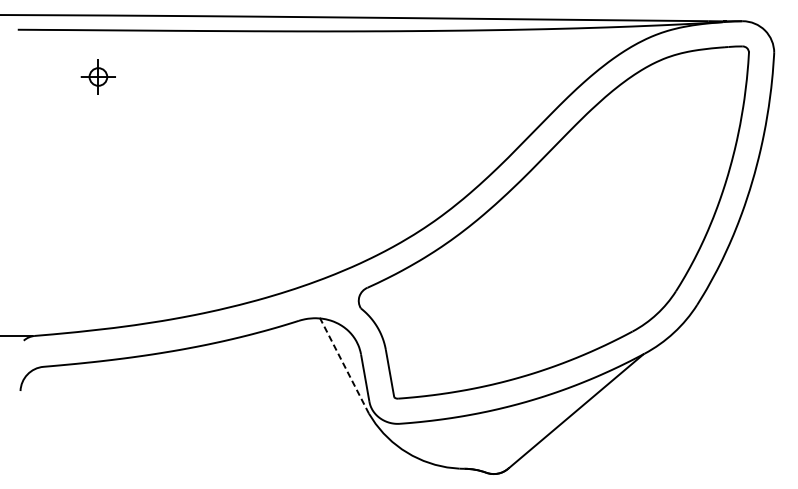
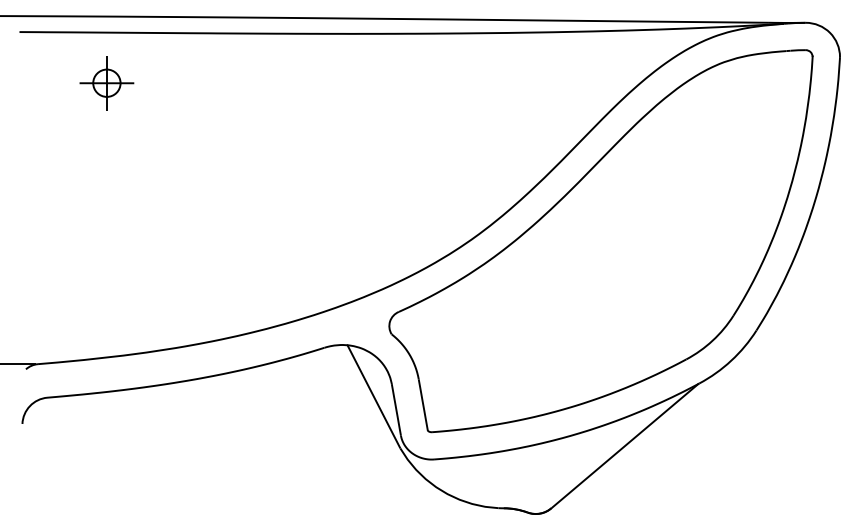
part: (97, 77) -> (106, 83), size x1.43
line: (344, 365) -> (373, 396), dashed -> solid

